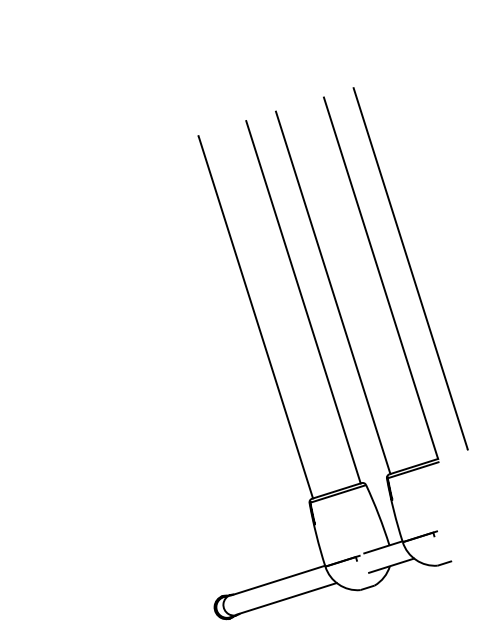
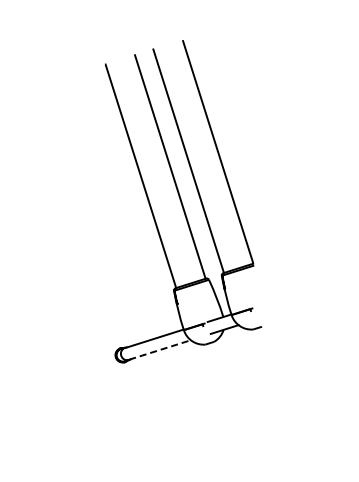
line: (410, 269) -> (236, 146), removed
line: (287, 598) -> (160, 349), solid -> dashed

